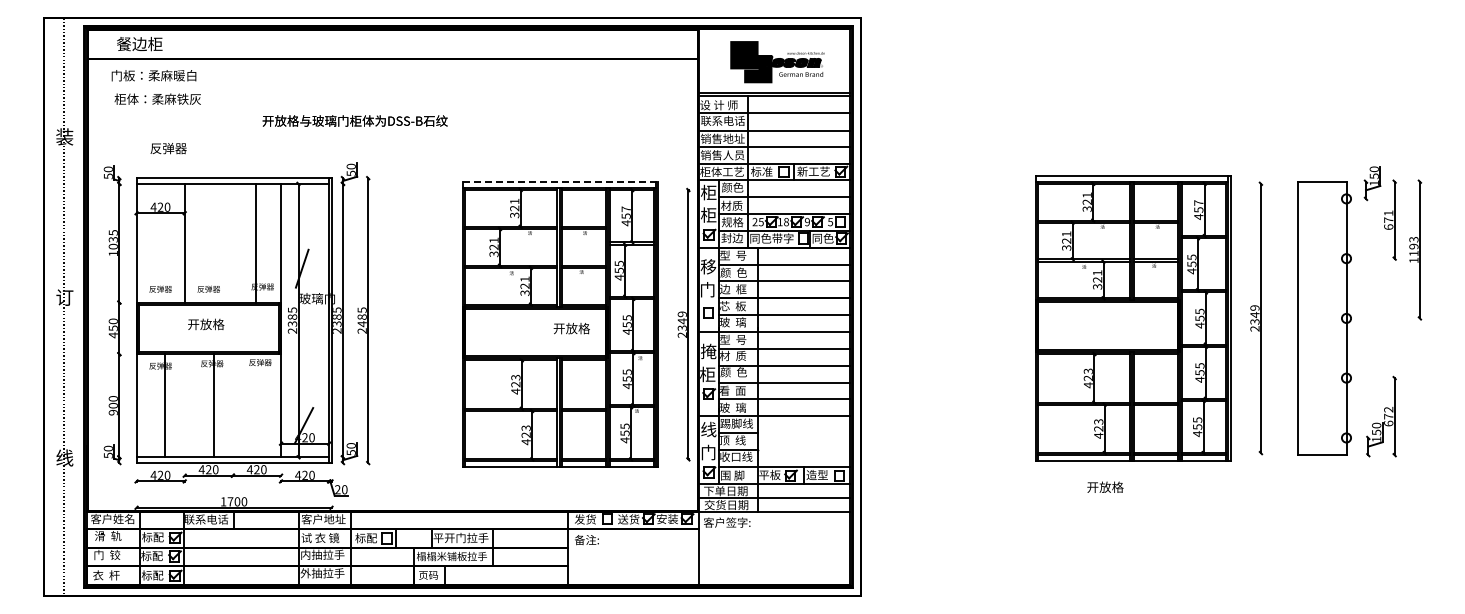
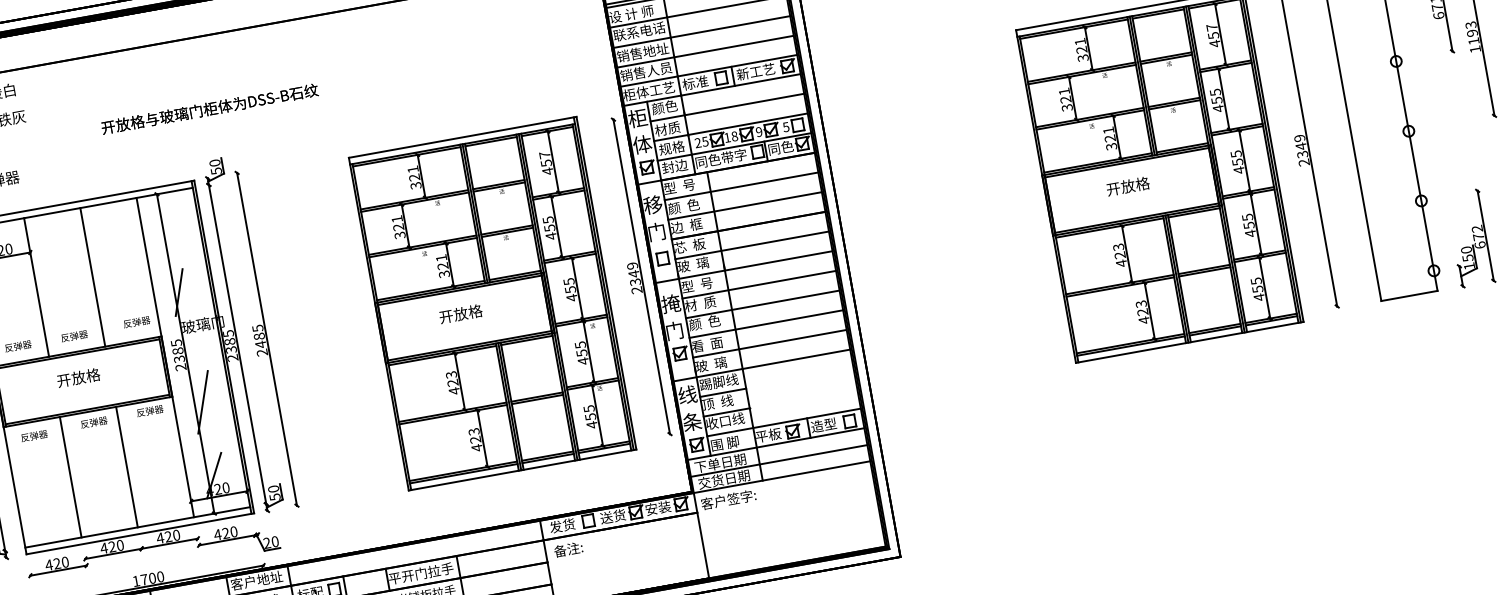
line: (561, 182) -> (463, 137), dashed -> solid
text: (708, 214) -> (642, 143), 柜 -> 体
line: (255, 242) -> (92, 276), moved
text: (571, 328) -> (460, 314), moved
line: (305, 363) -> (202, 402), added
text: (707, 374) -> (674, 330), 柜 -> 门
line: (164, 405) -> (70, 477), moved
line: (213, 405) -> (126, 466), moved
text: (708, 452) -> (692, 421), 门 -> 条
text: (1105, 486) -> (1128, 185), moved

